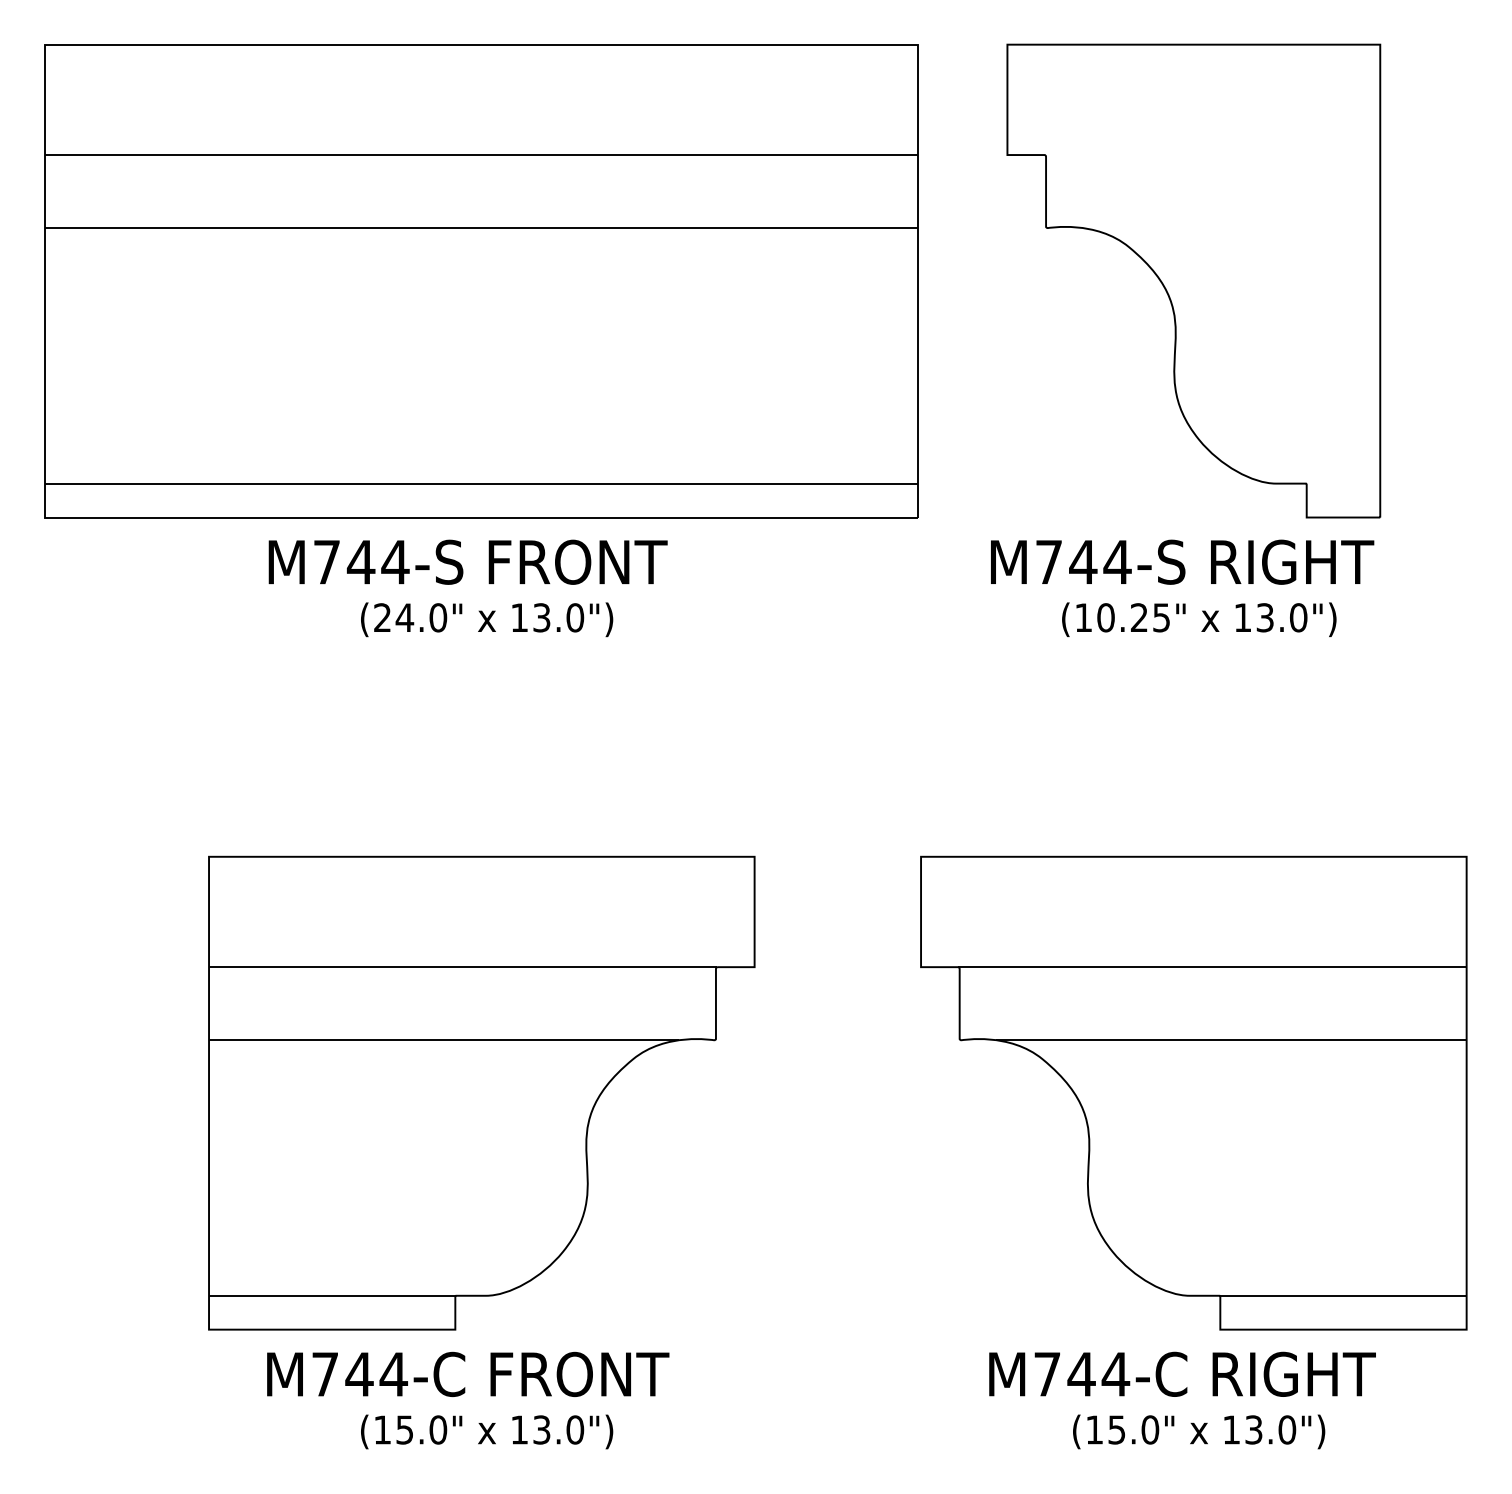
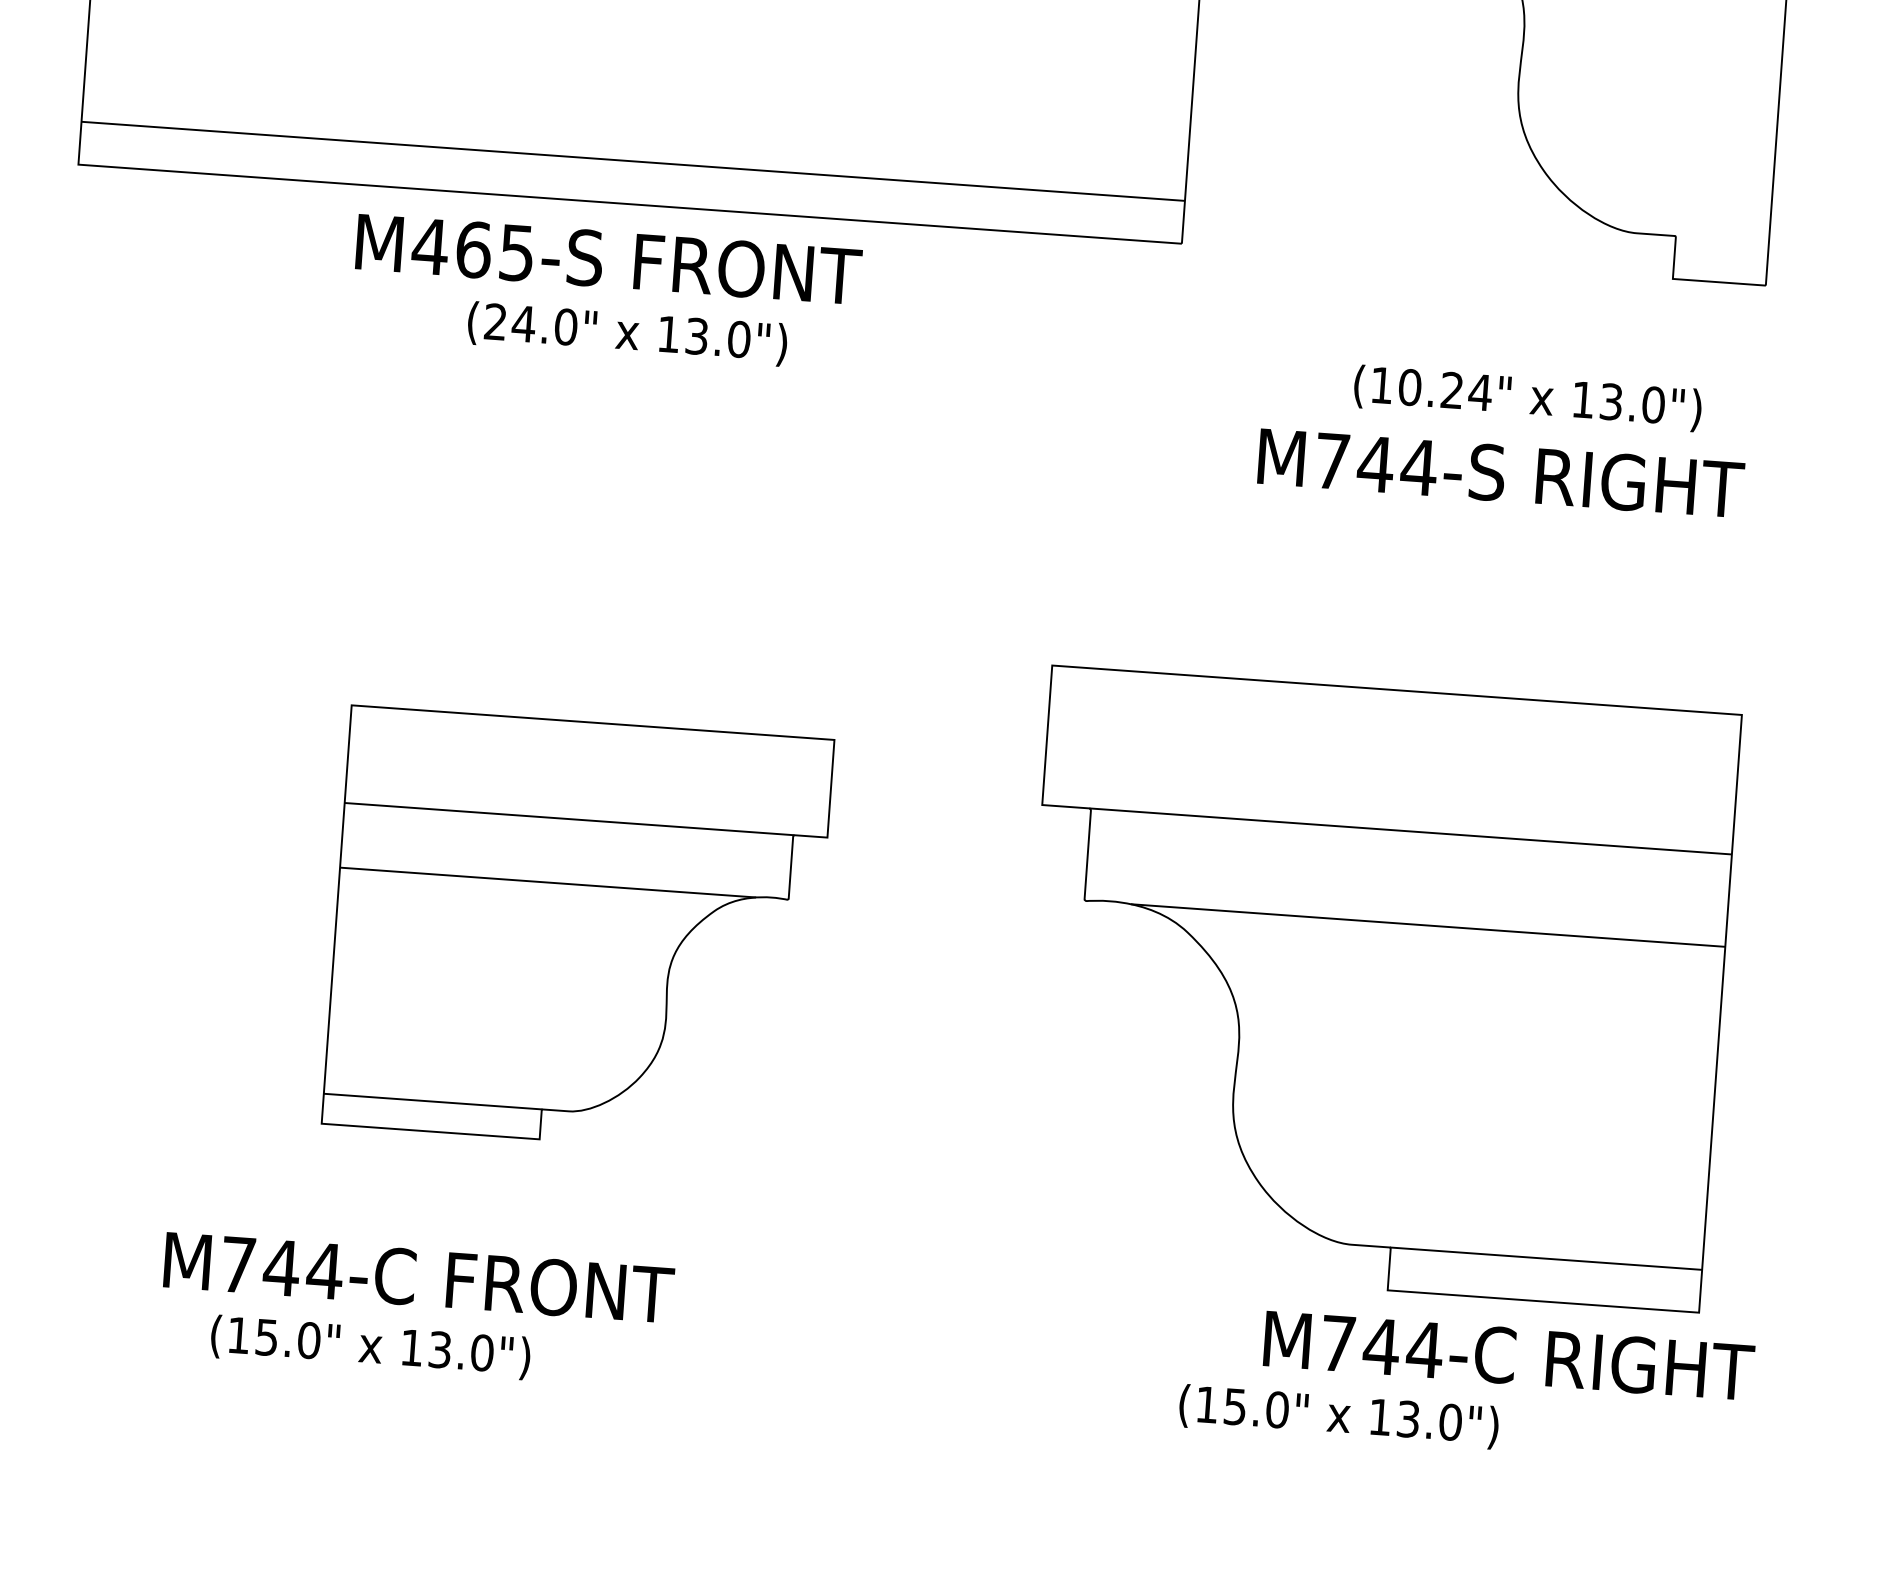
text: (360, 561) -> (472, 248), M744-S -> M465-S
text: (1182, 561) -> (1501, 472), moved
text: (1161, 617) -> (1480, 392), (10.25" -> (10.24"
part: (481, 1092) -> (577, 930), size x0.7
part: (1193, 1092) -> (1375, 988), moved
text: (468, 1373) -> (419, 1276), moved
text: (1182, 1373) -> (1509, 1354), moved
text: (487, 1431) -> (371, 1346), moved
text: (1199, 1431) -> (1339, 1416), moved

